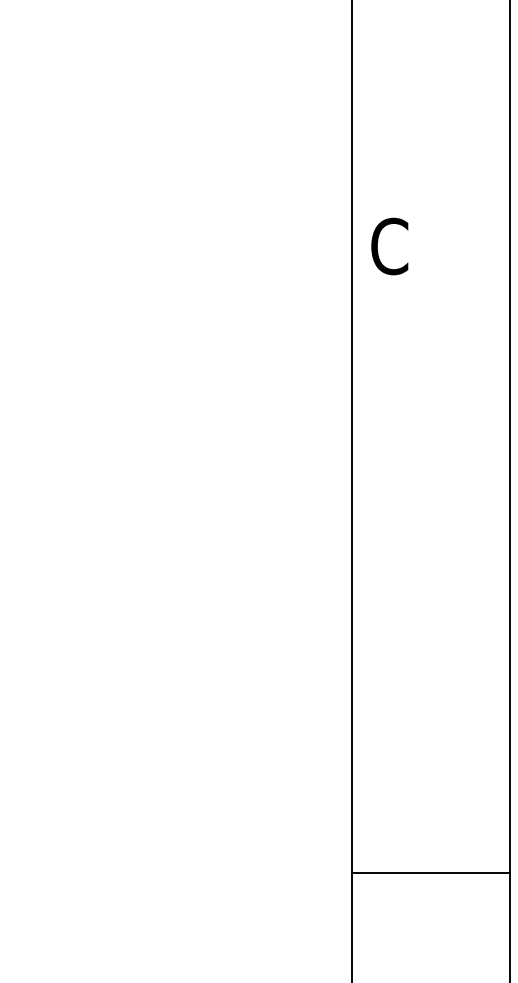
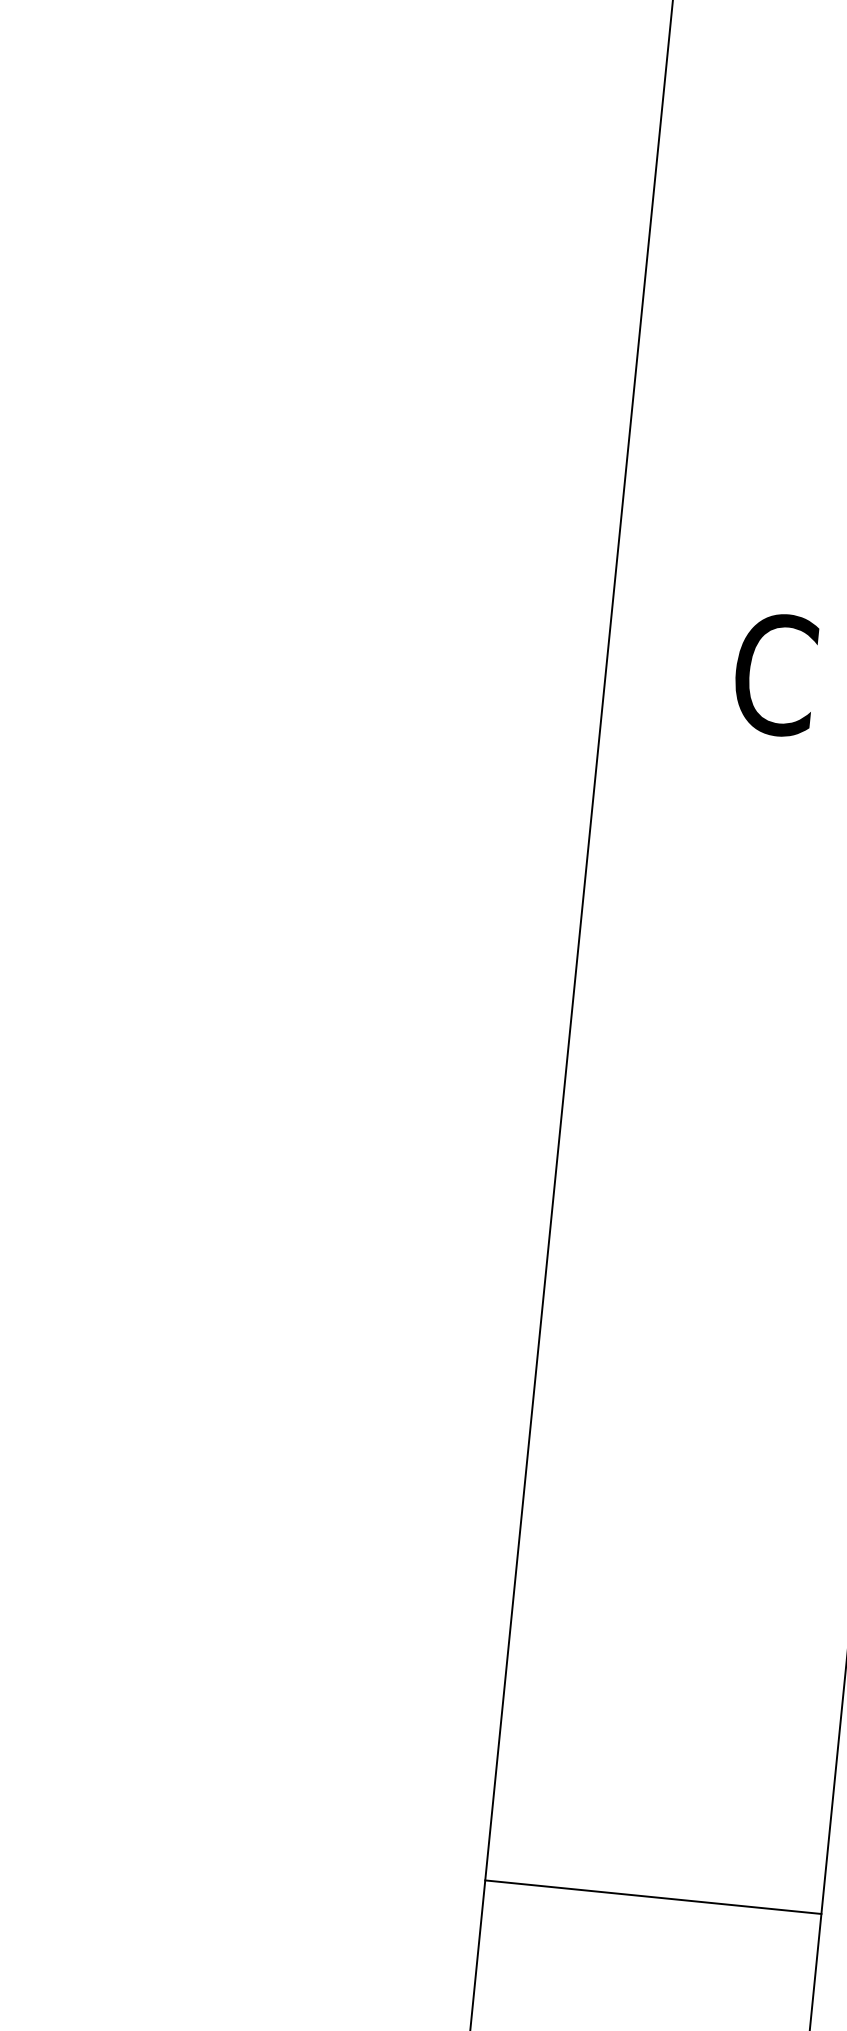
text: (389, 246) -> (774, 674), moved
line: (430, 873) -> (652, 1897), moved

